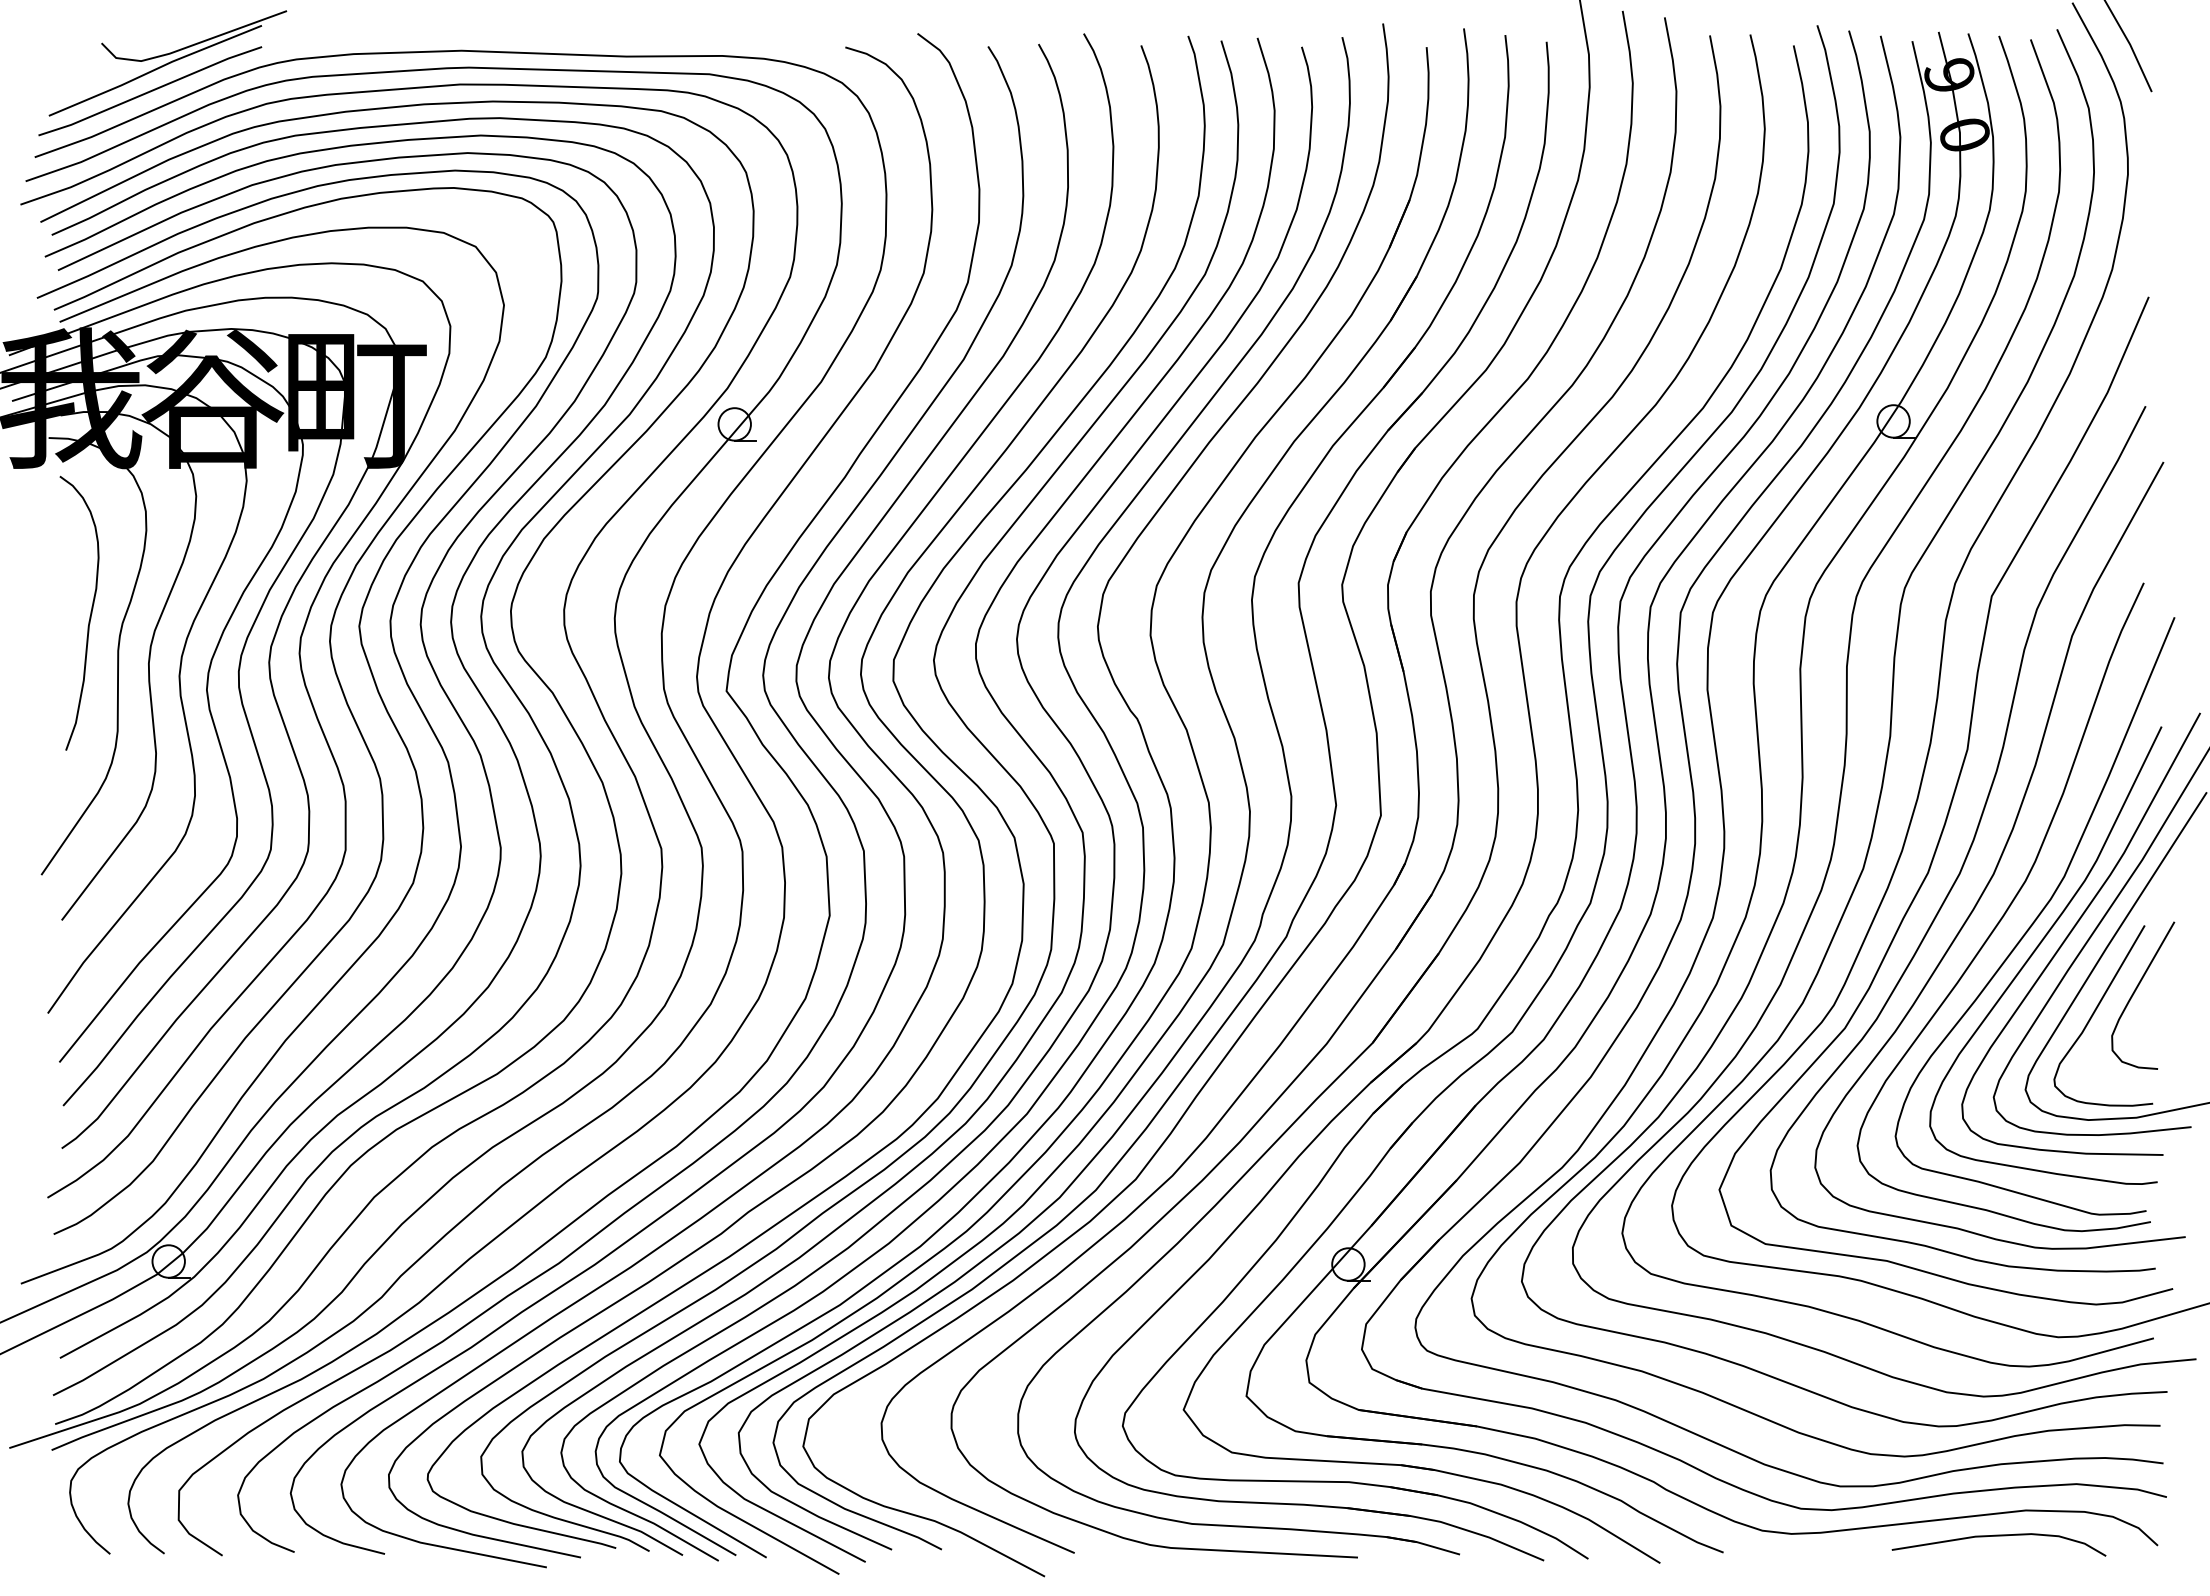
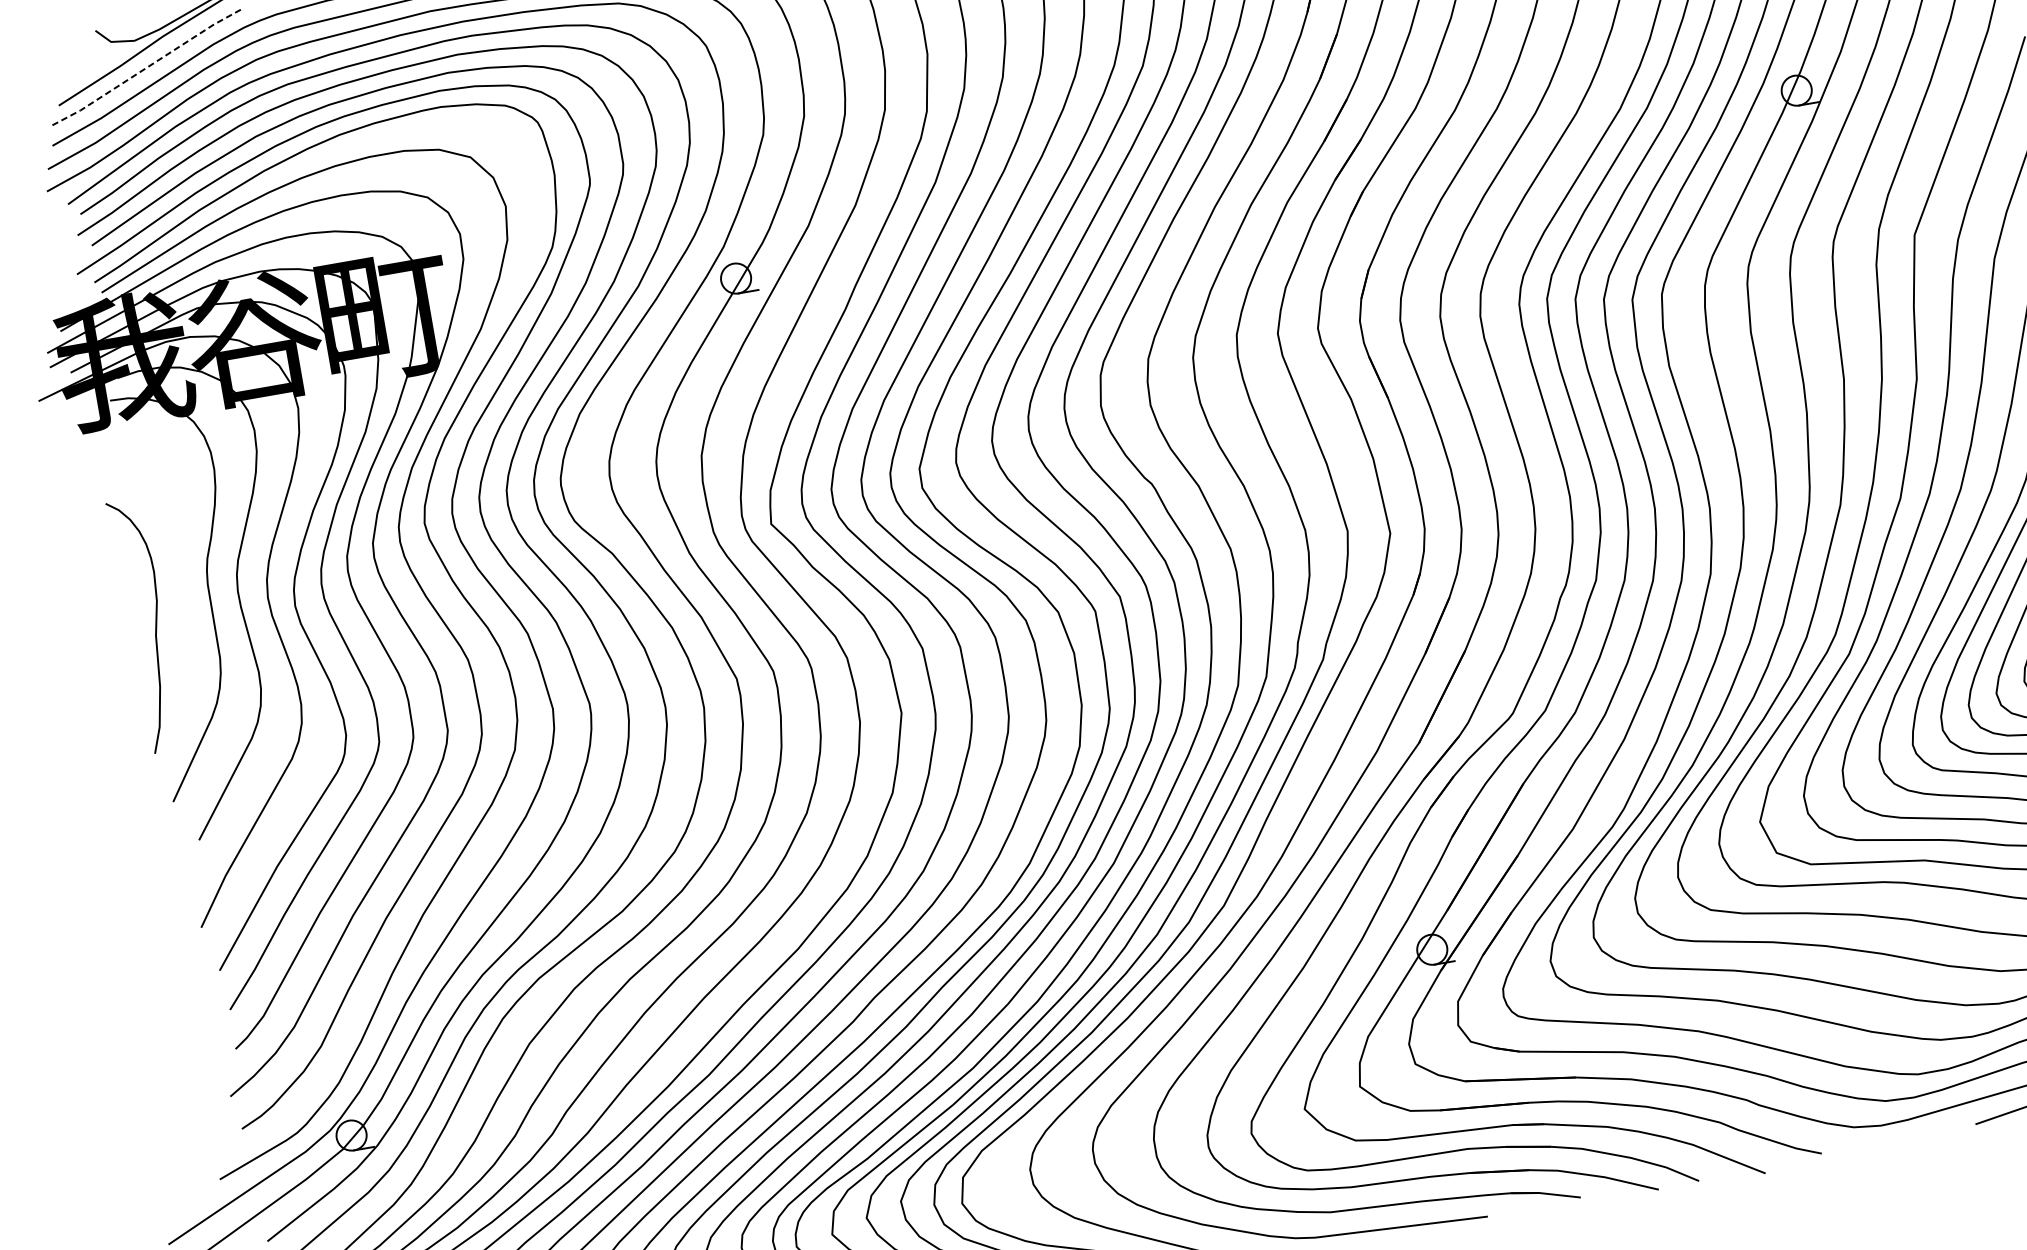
line: (150, 91) -> (147, 67), solid -> dashed
curve: (89, 616) -> (155, 627), moved

